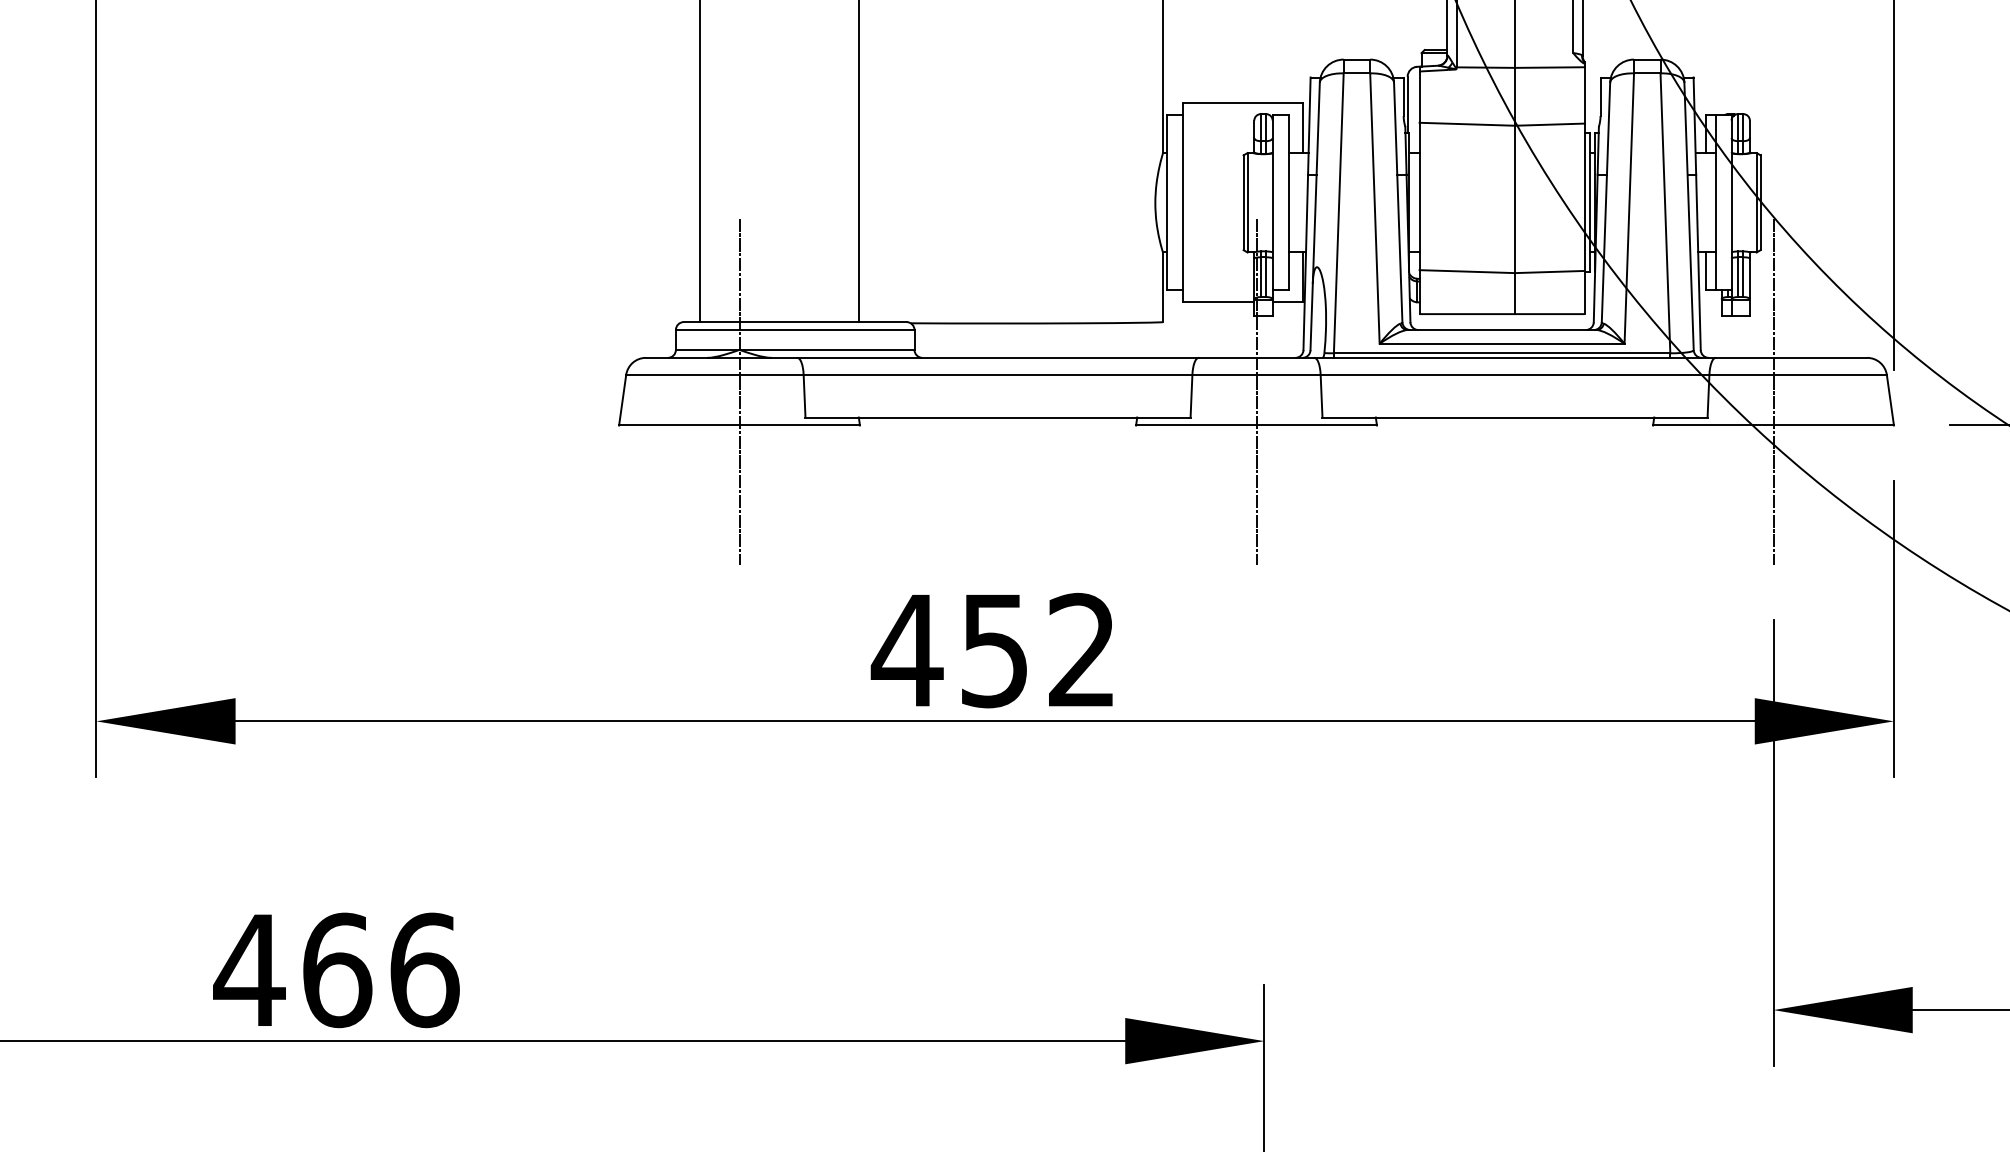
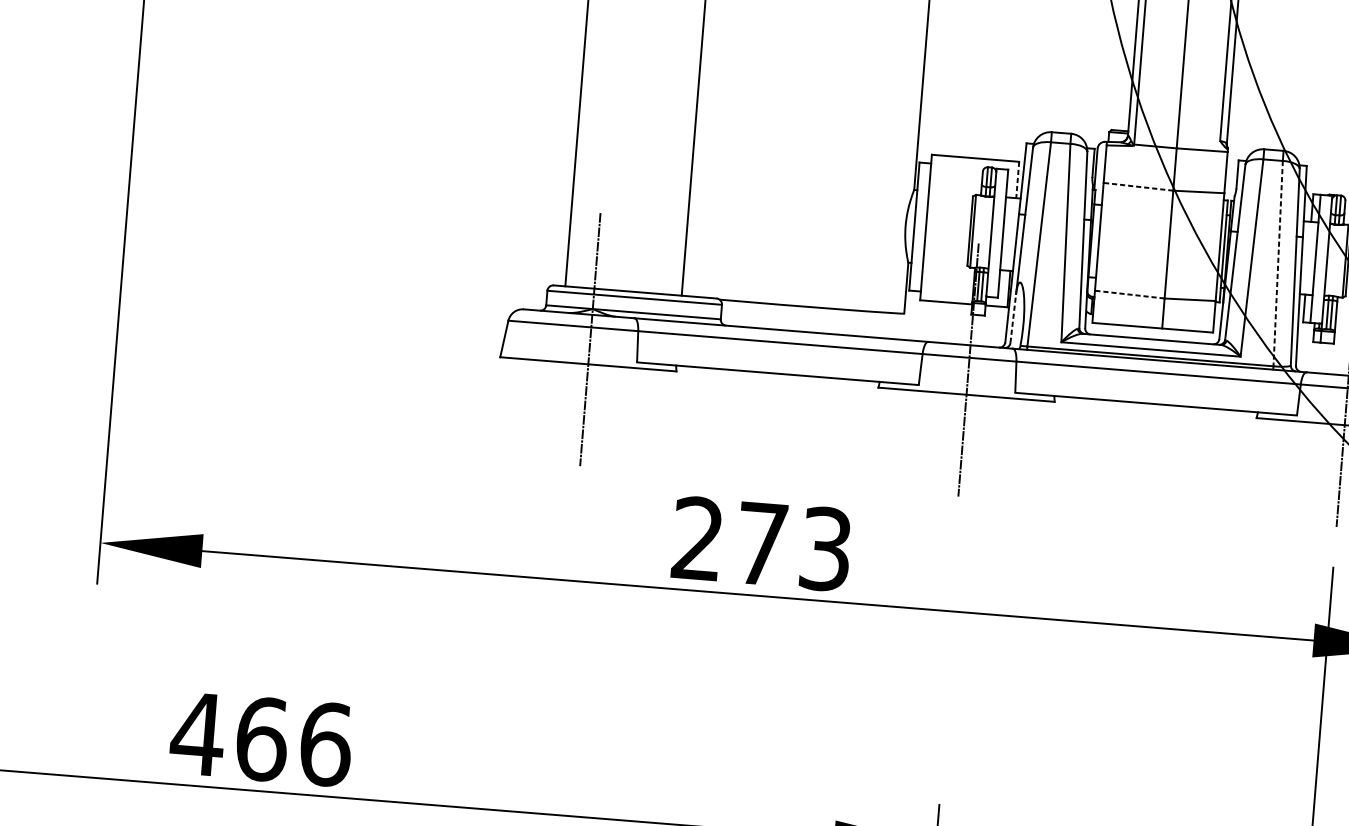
line: (1467, 124) -> (1138, 186), solid -> dashed
line: (1302, 128) -> (1017, 180), solid -> dashed
line: (1665, 213) -> (1278, 263), solid -> dashed
line: (1467, 271) -> (1129, 294), solid -> dashed
line: (1311, 316) -> (1013, 318), solid -> dashed
text: (992, 650) -> (760, 543), 452 -> 273

